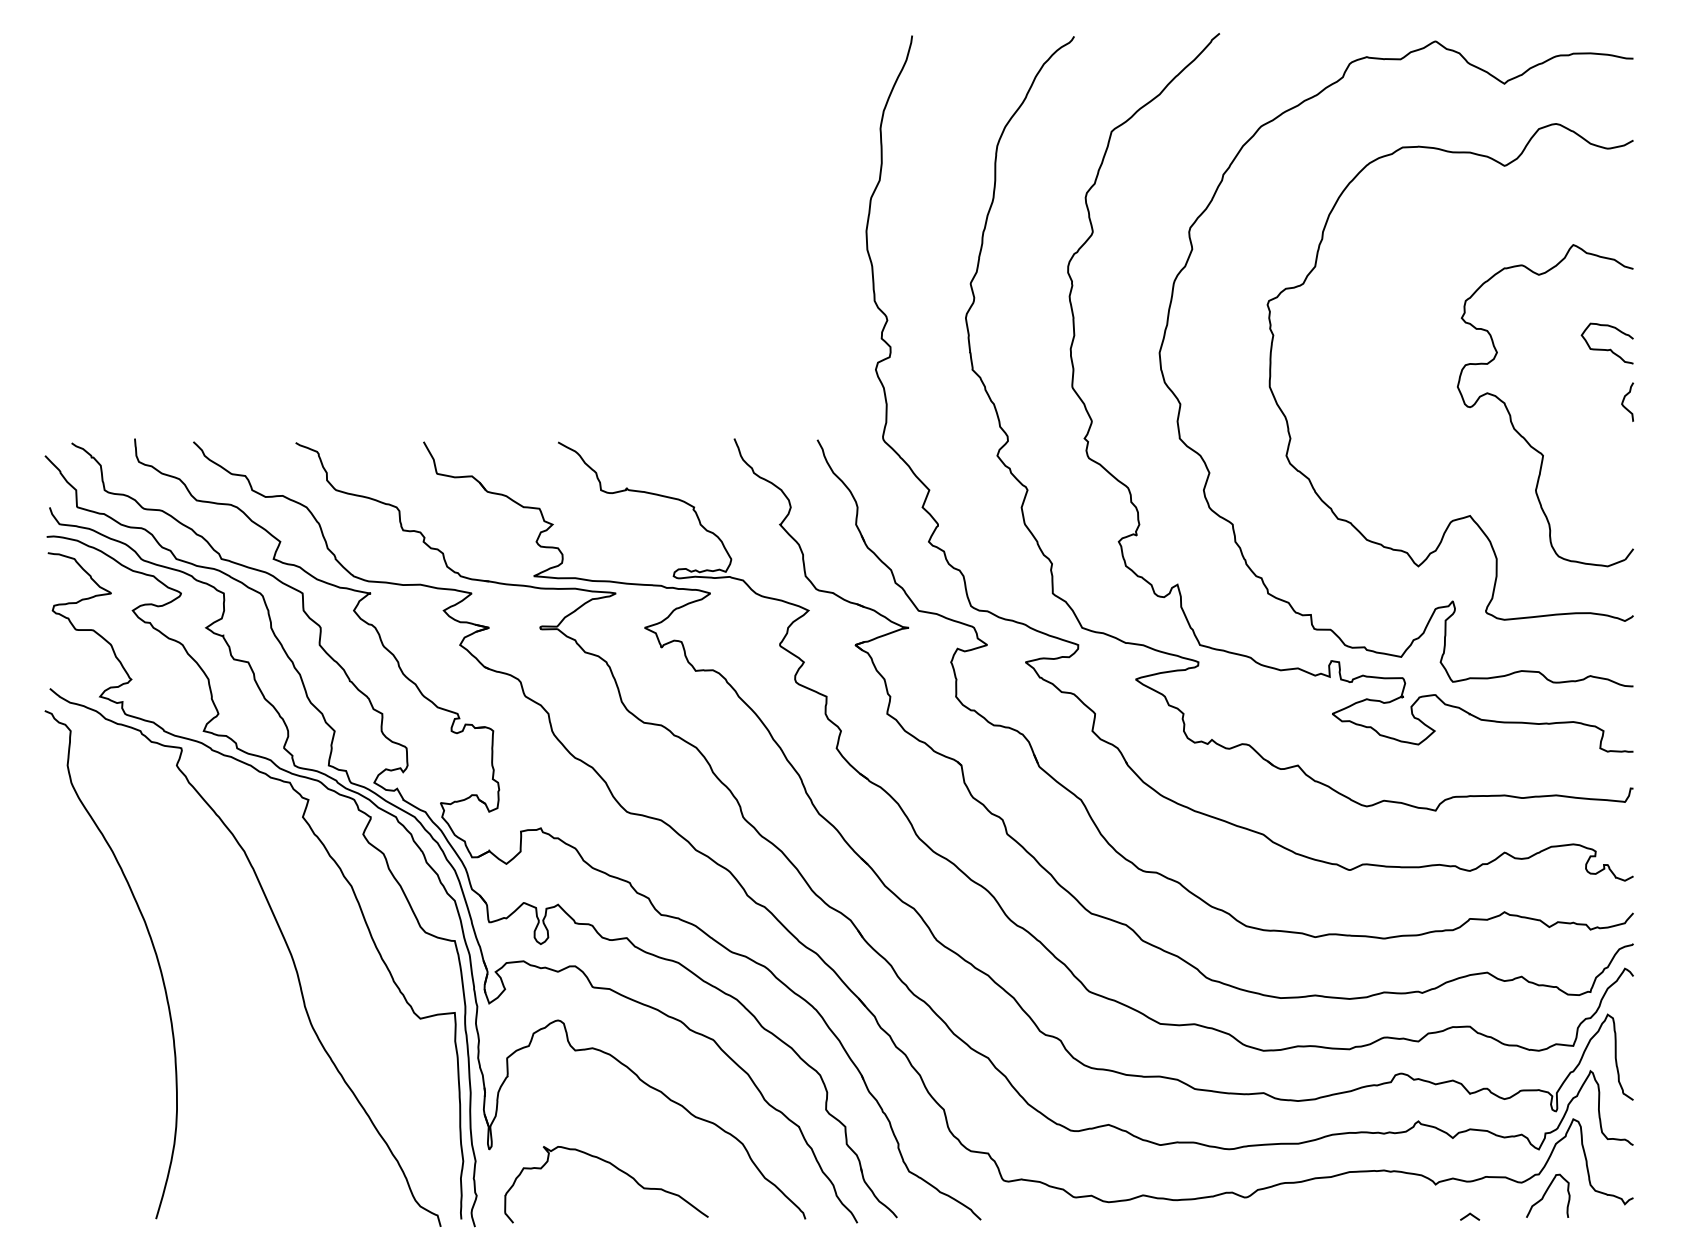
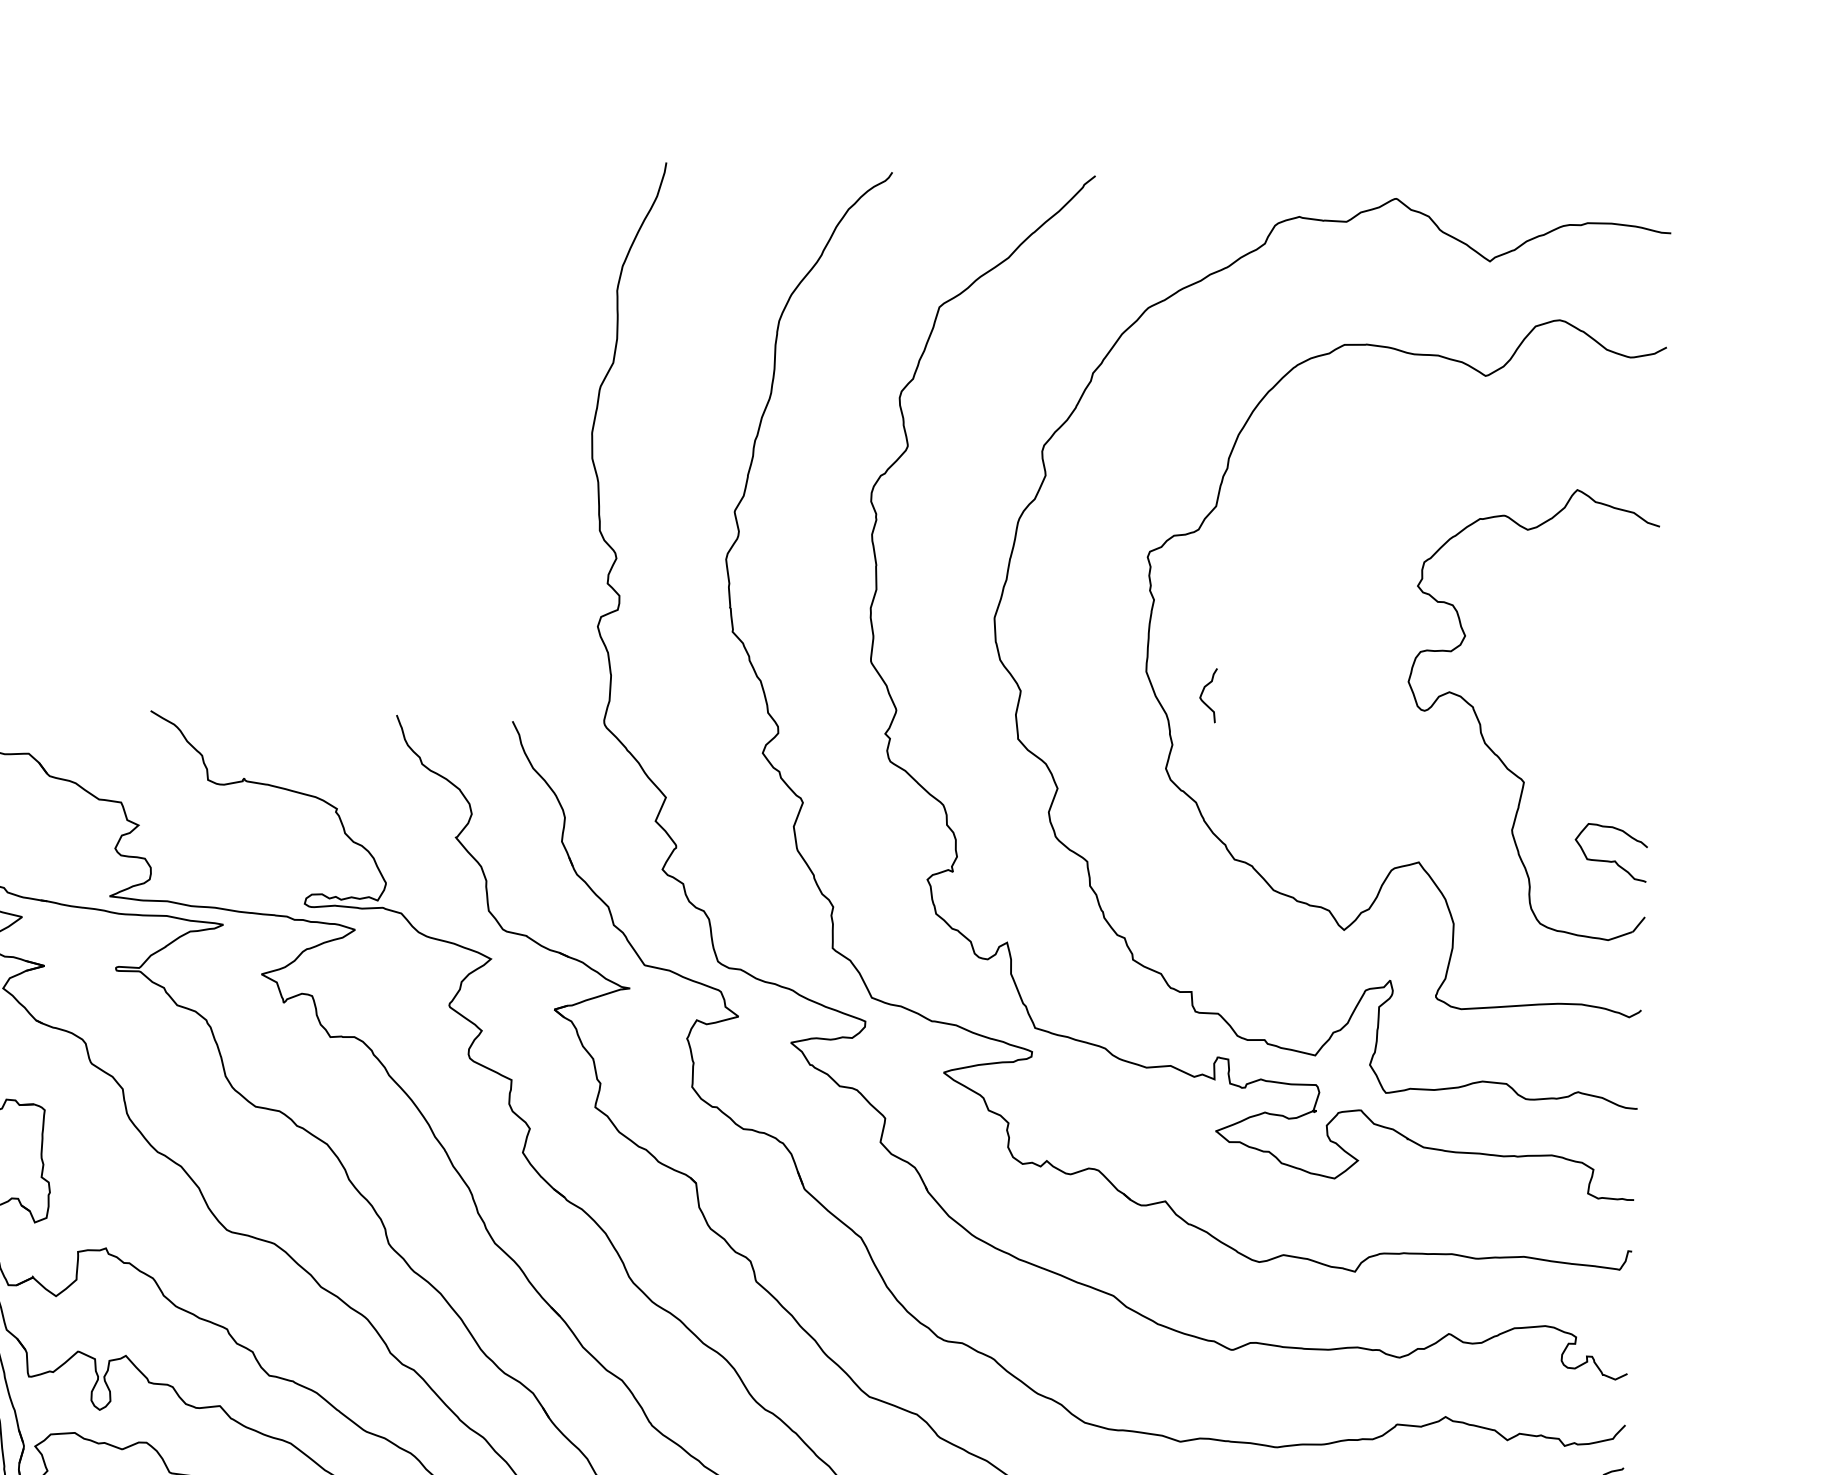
curve: (1606, 349) -> (1609, 860), moved
curve: (1624, 400) -> (1203, 692), moved

